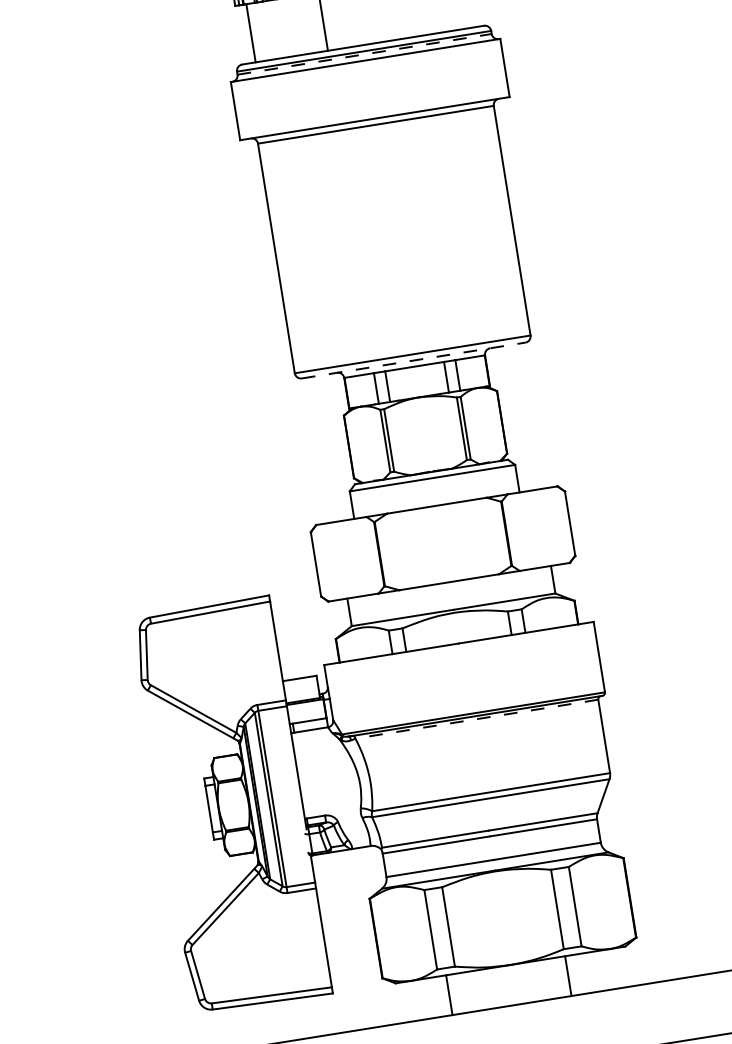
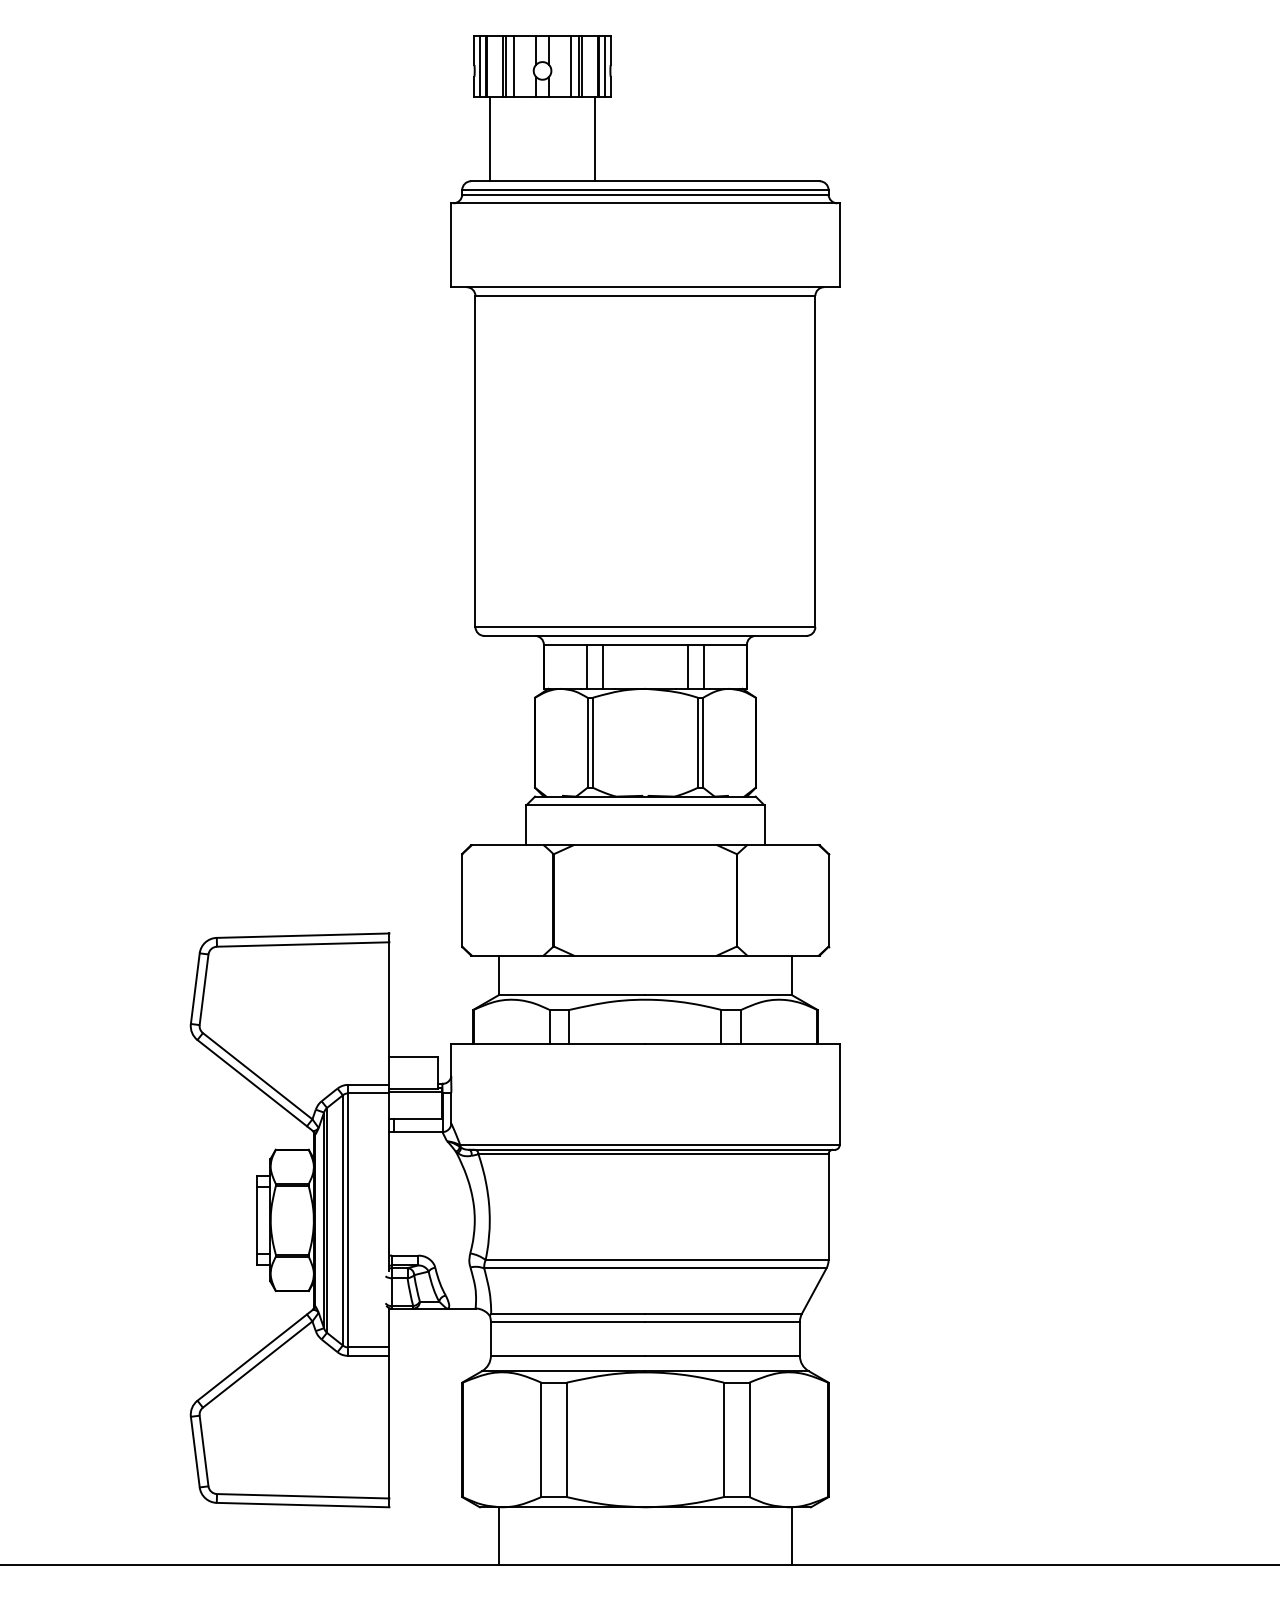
line: (364, 54) -> (645, 194), dashed -> solid
line: (413, 360) -> (645, 635), dashed -> solid
line: (476, 719) -> (653, 1154), dashed -> solid
line: (568, 975) -> (792, 1535), moved
line: (449, 994) -> (498, 1535), moved

